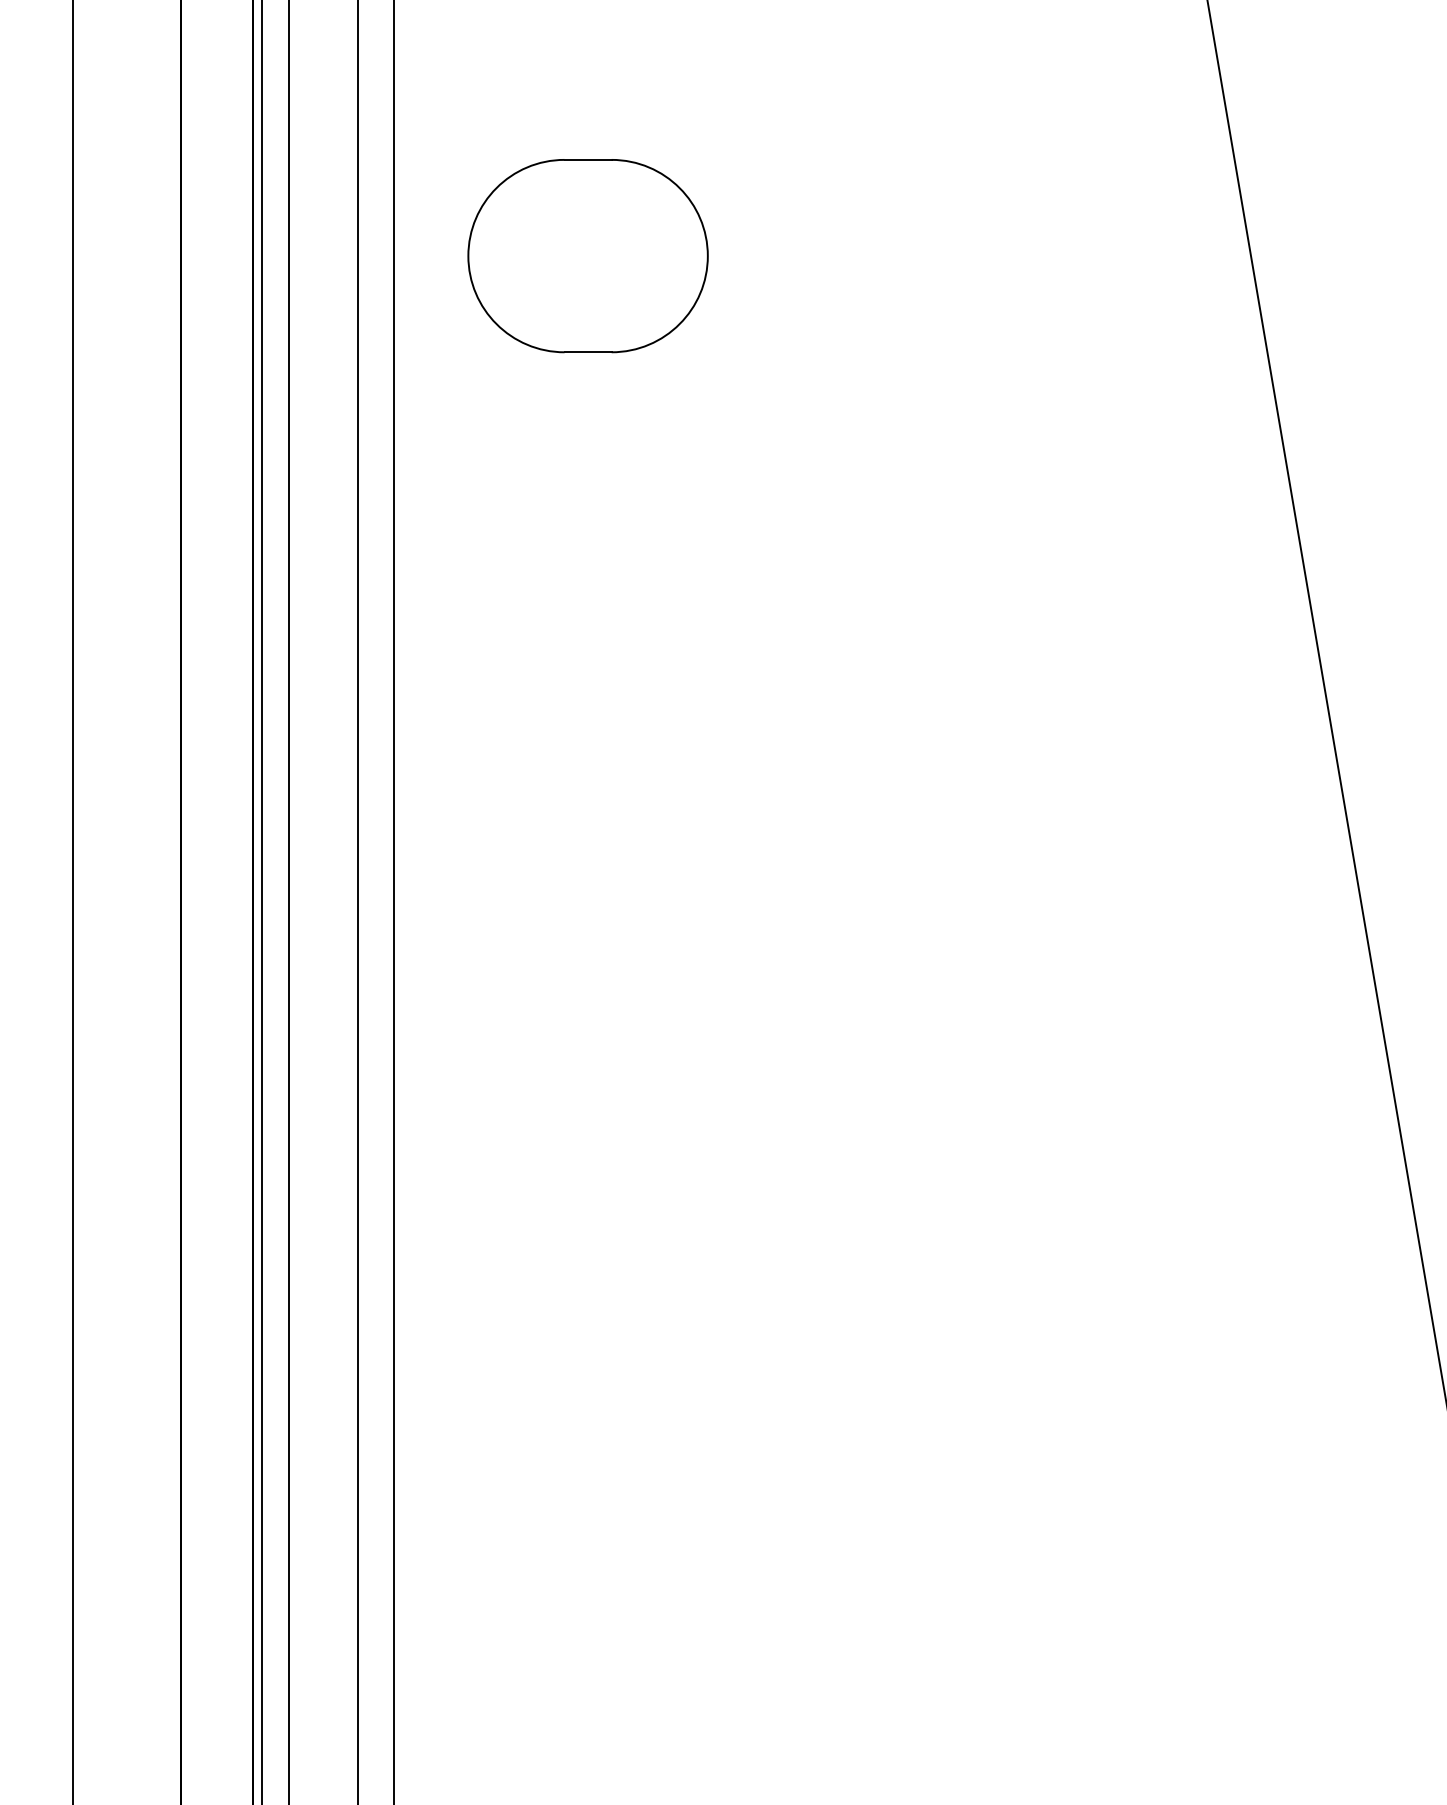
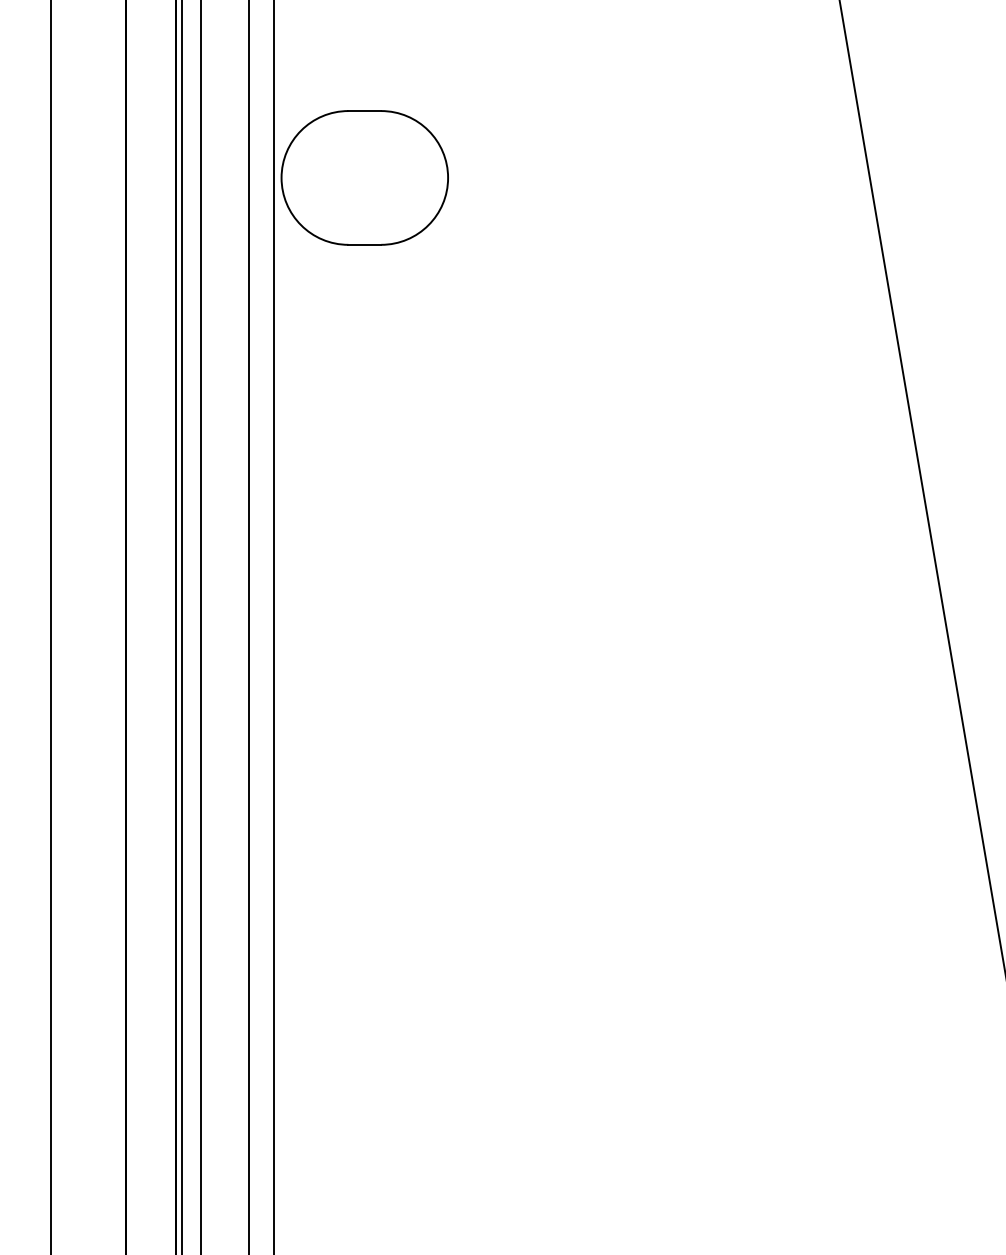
part: (587, 255) -> (364, 177), moved

